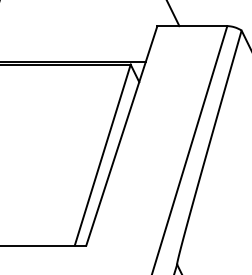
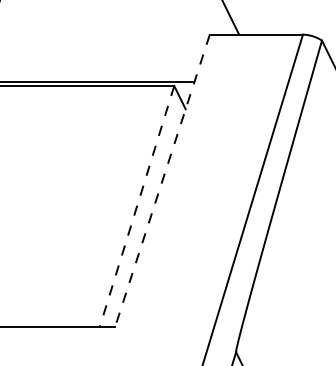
line: (121, 135) -> (162, 180), solid -> dashed
line: (102, 155) -> (136, 206), solid -> dashed

